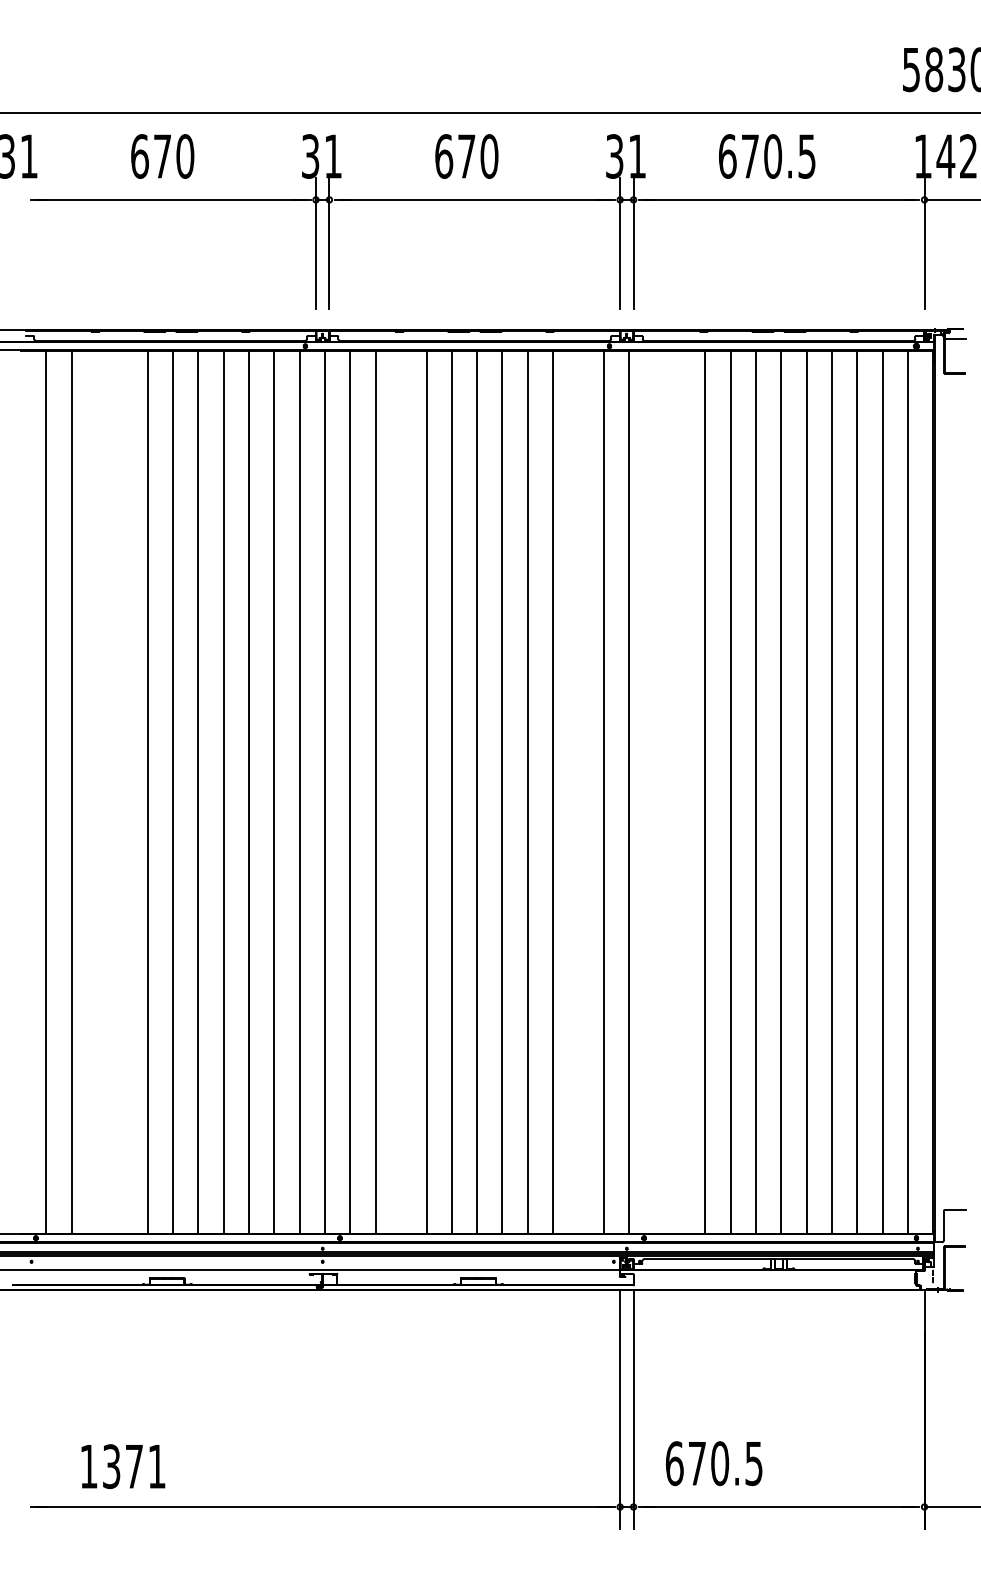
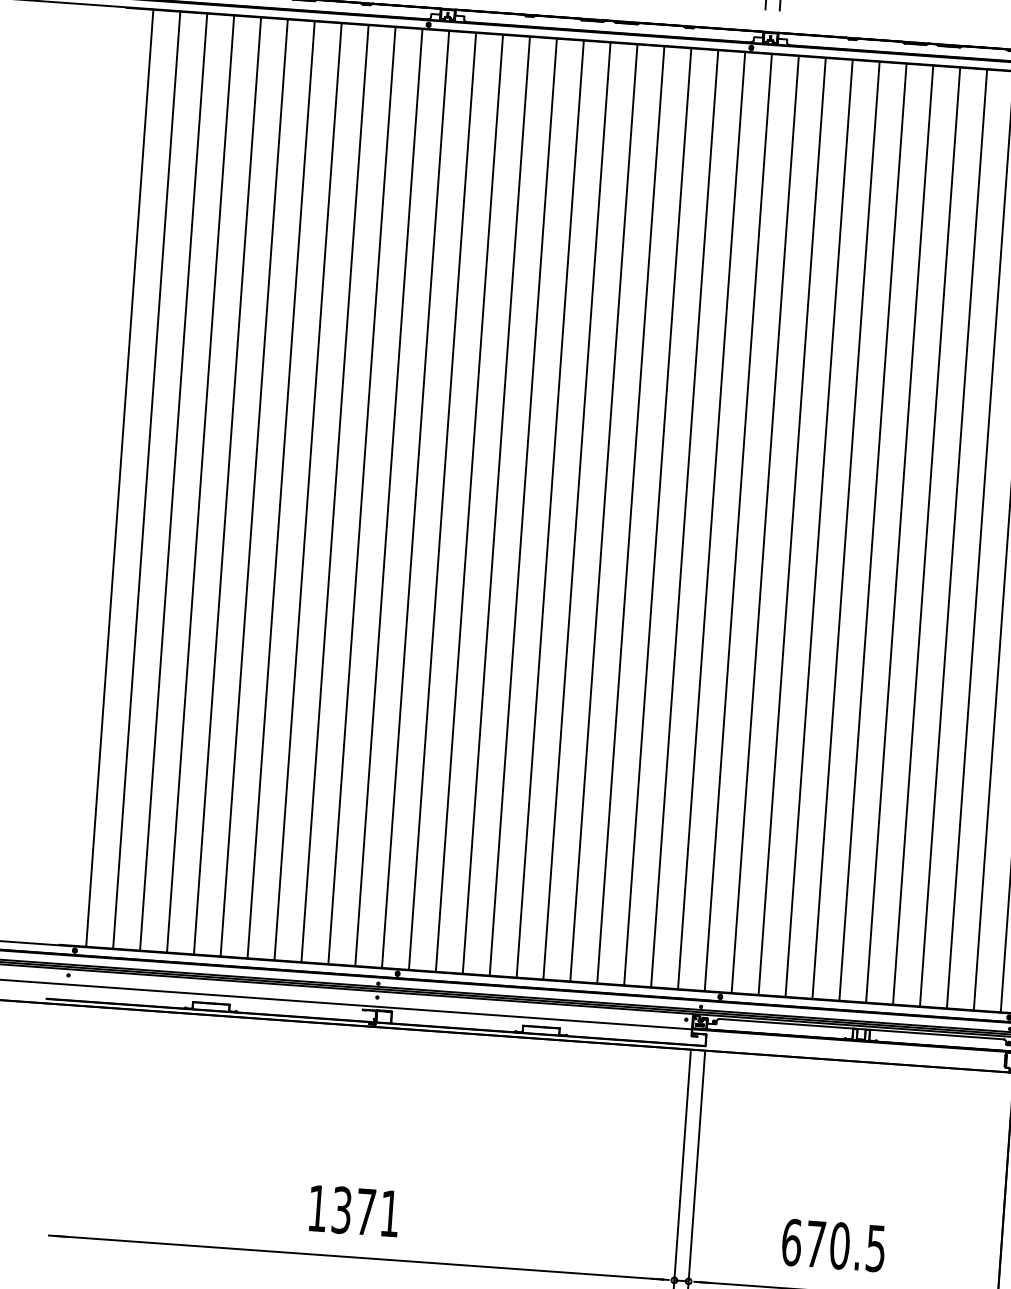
line: (97, 791) -> (174, 481), added
line: (122, 791) -> (200, 483), added
line: (401, 791) -> (496, 504), added
line: (578, 791) -> (684, 517), added
line: (654, 791) -> (765, 523), added
line: (679, 791) -> (791, 525), added
text: (714, 1463) -> (834, 1245), moved
text: (123, 1466) -> (354, 1211), moved

